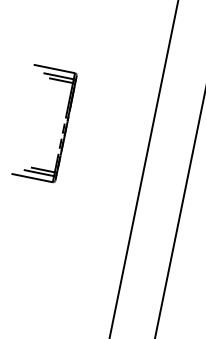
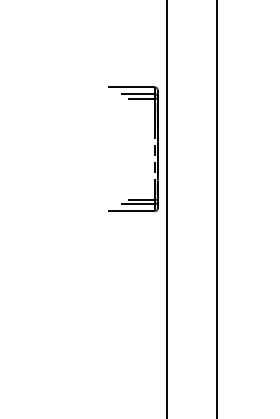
part: (63, 127) -> (154, 149), moved

